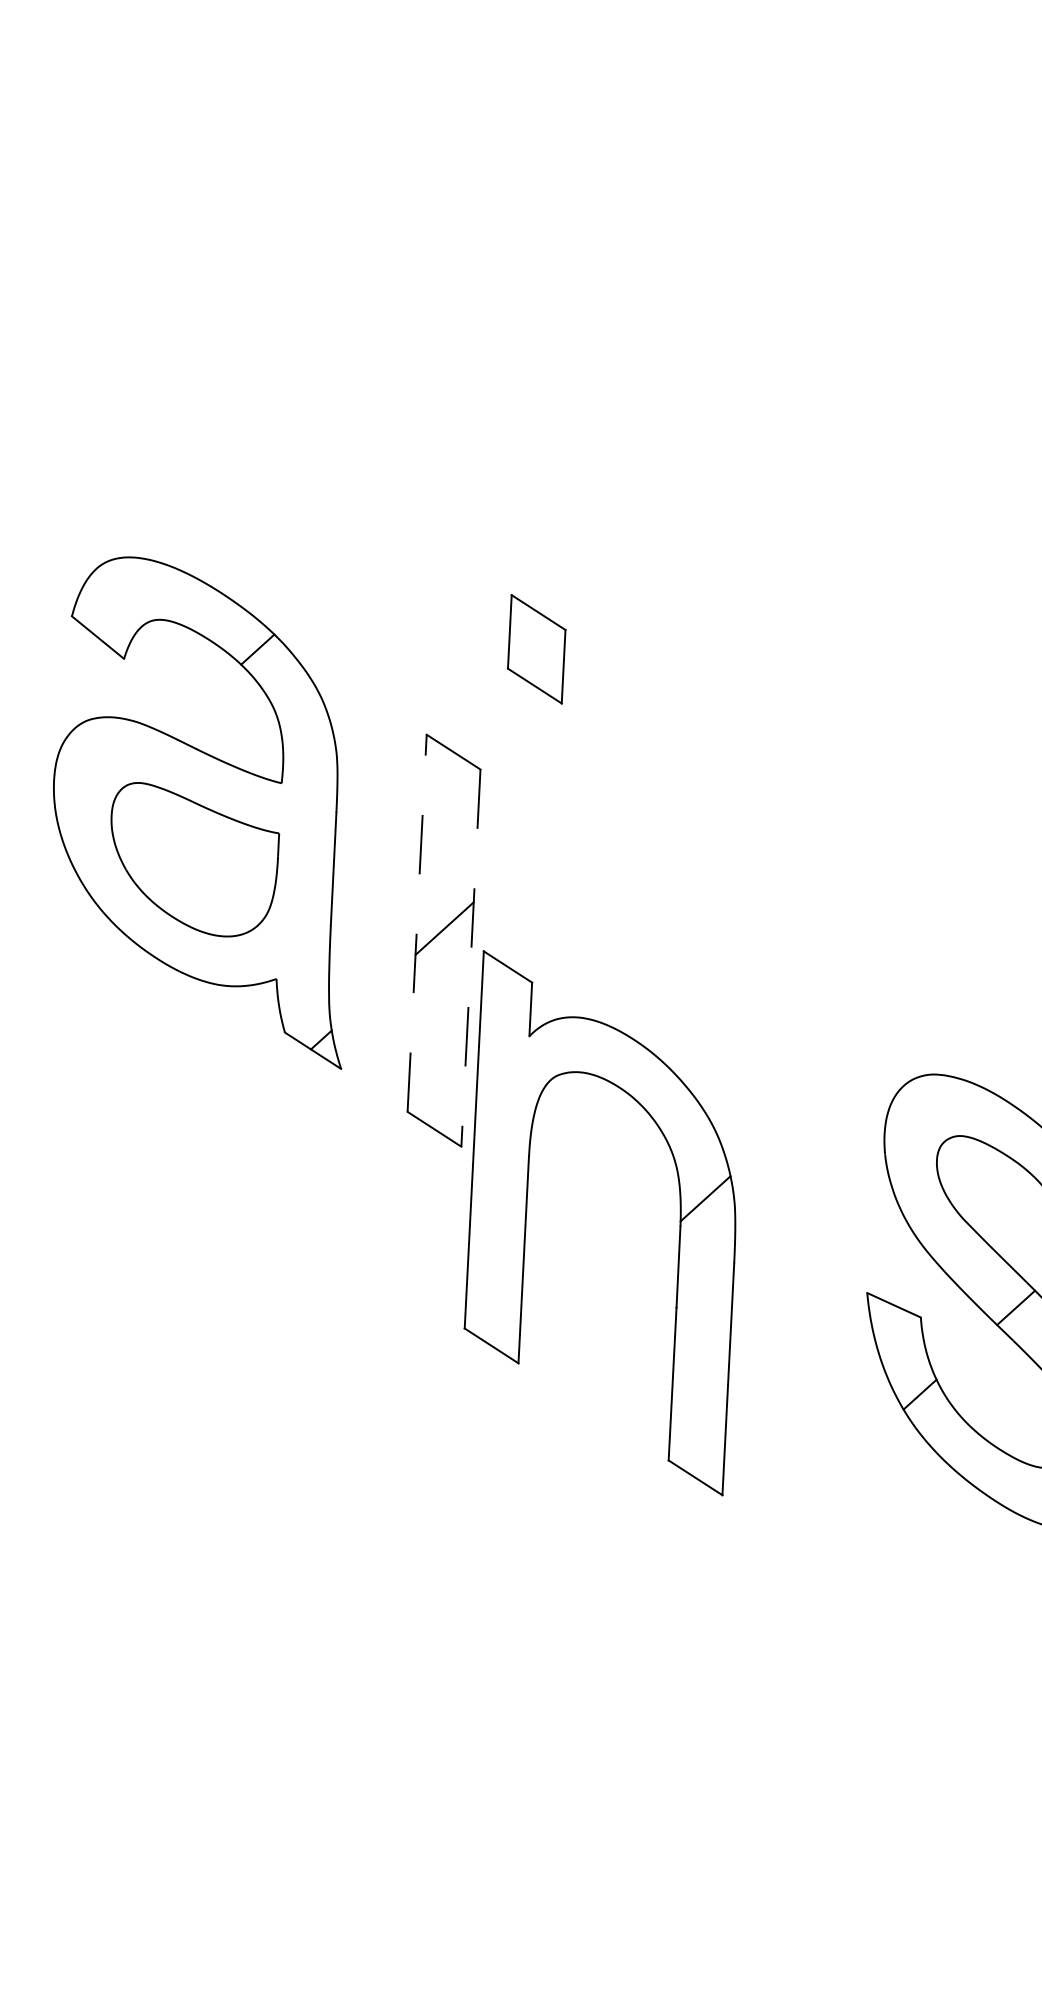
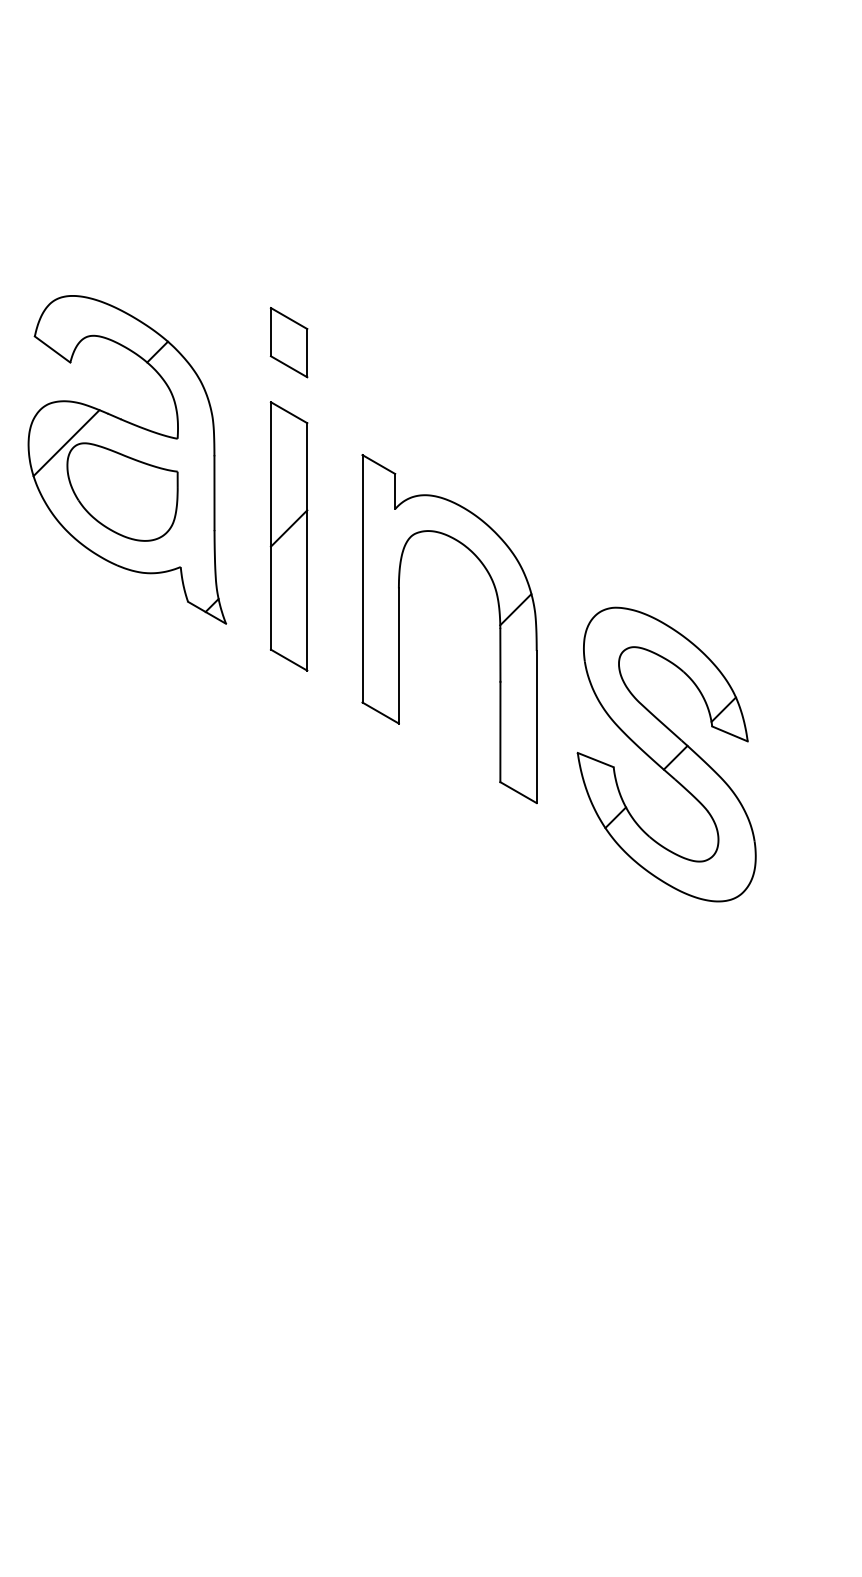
part: (535, 649) -> (288, 342), moved
line: (111, 781) -> (66, 443), added
line: (416, 922) -> (270, 525), dashed -> solid
line: (471, 957) -> (307, 546), dashed -> solid
part: (526, 1220) -> (399, 629), moved

